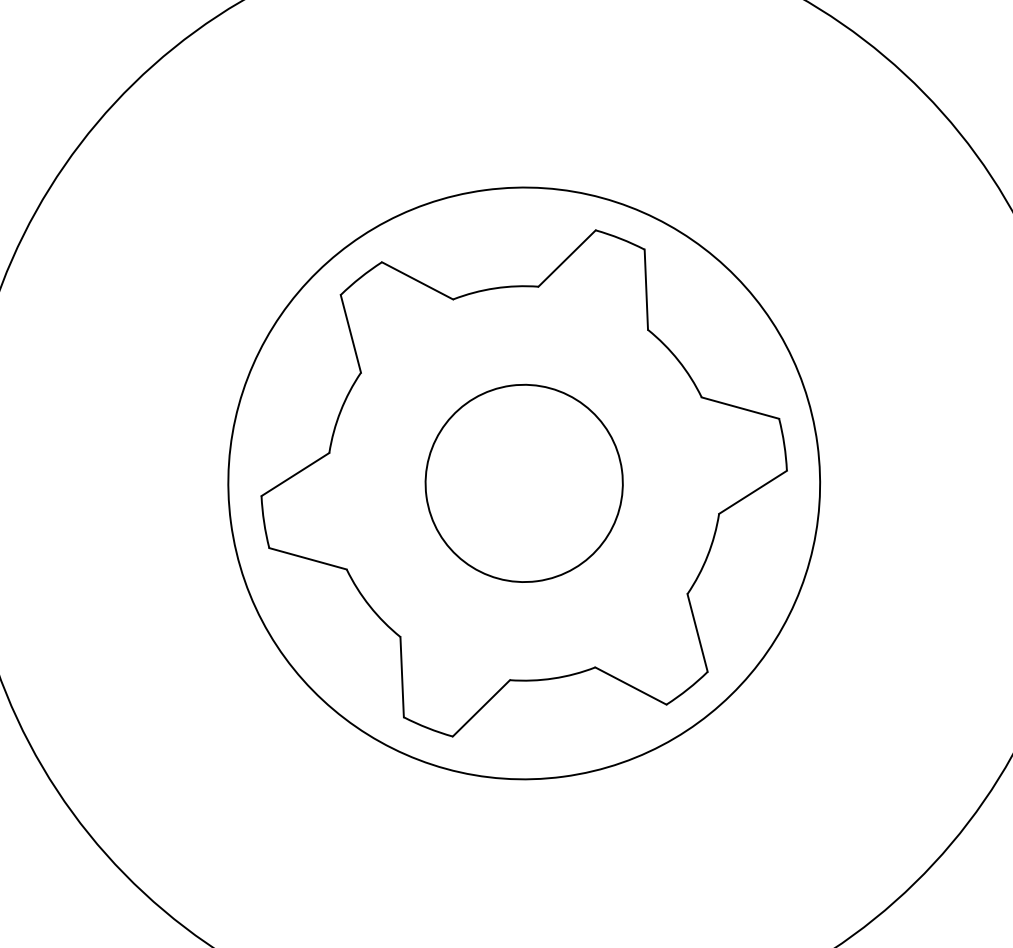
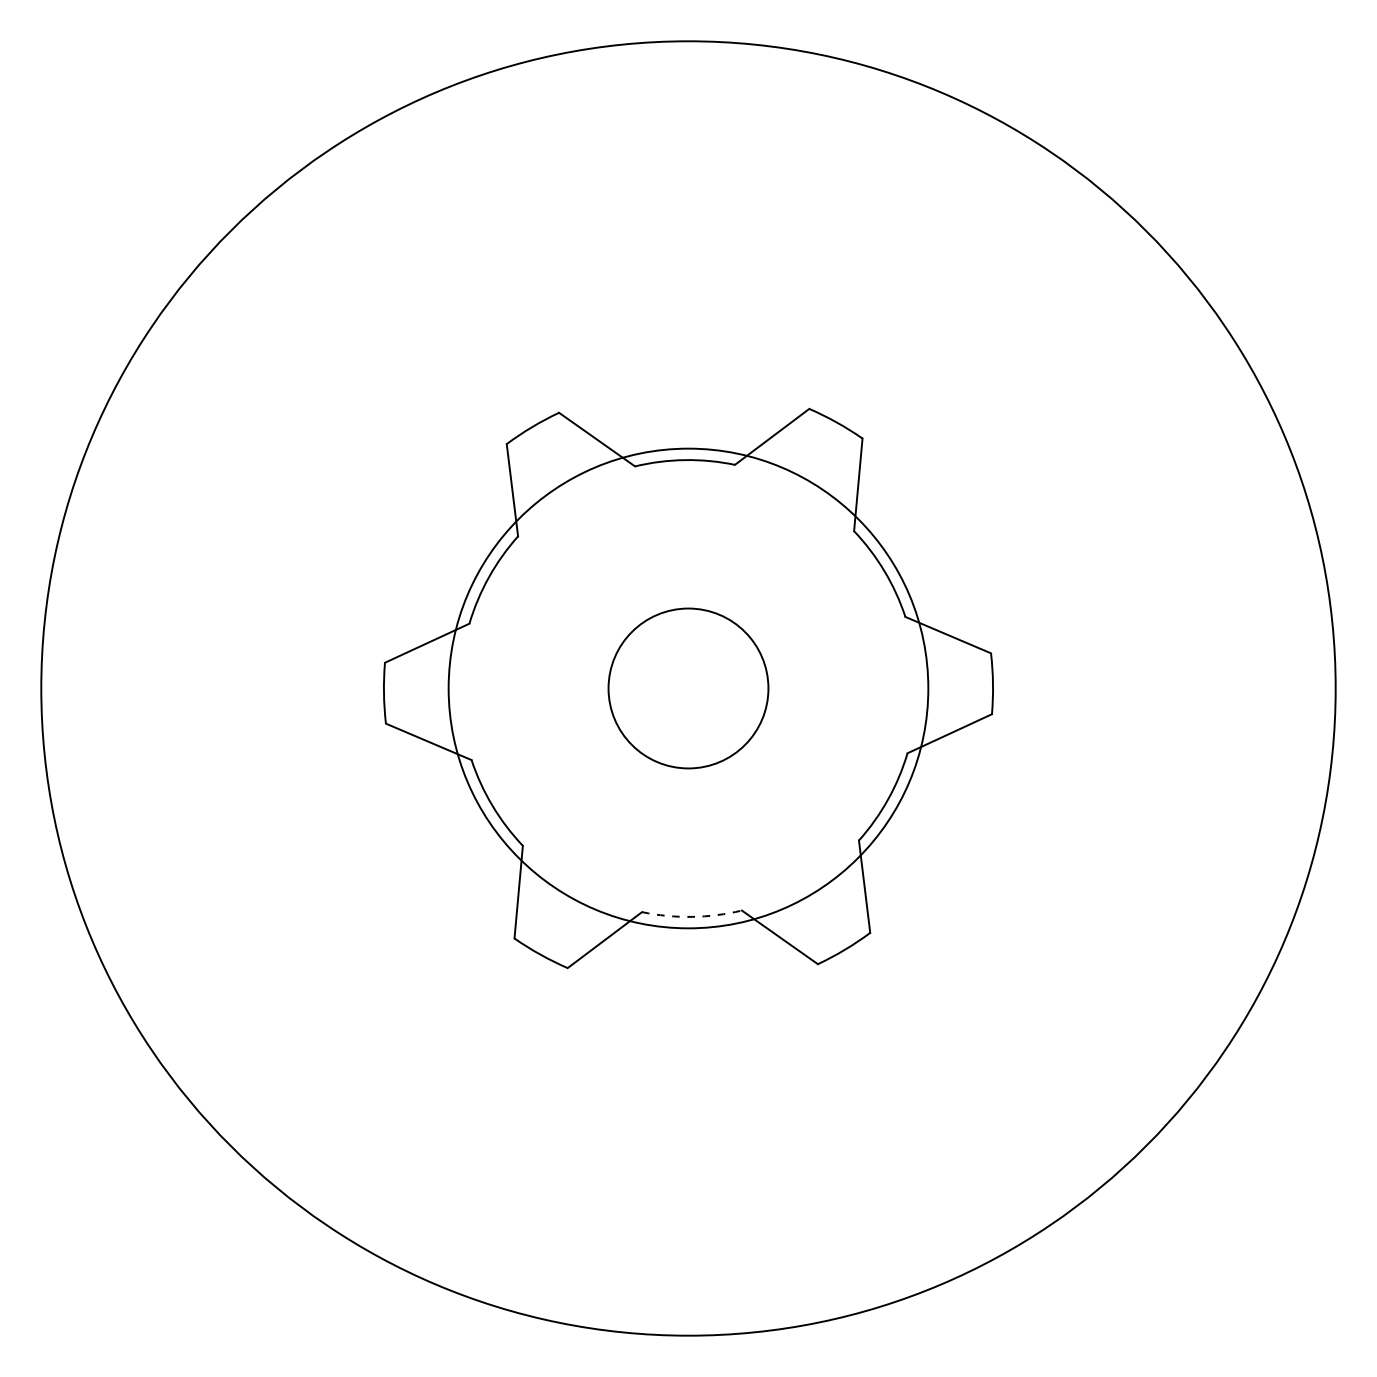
circle: (524, 483) -> (688, 688), size x0.7
circle: (524, 483) -> (688, 688), size x0.7
arc: (553, 678) -> (692, 916), solid -> dashed

